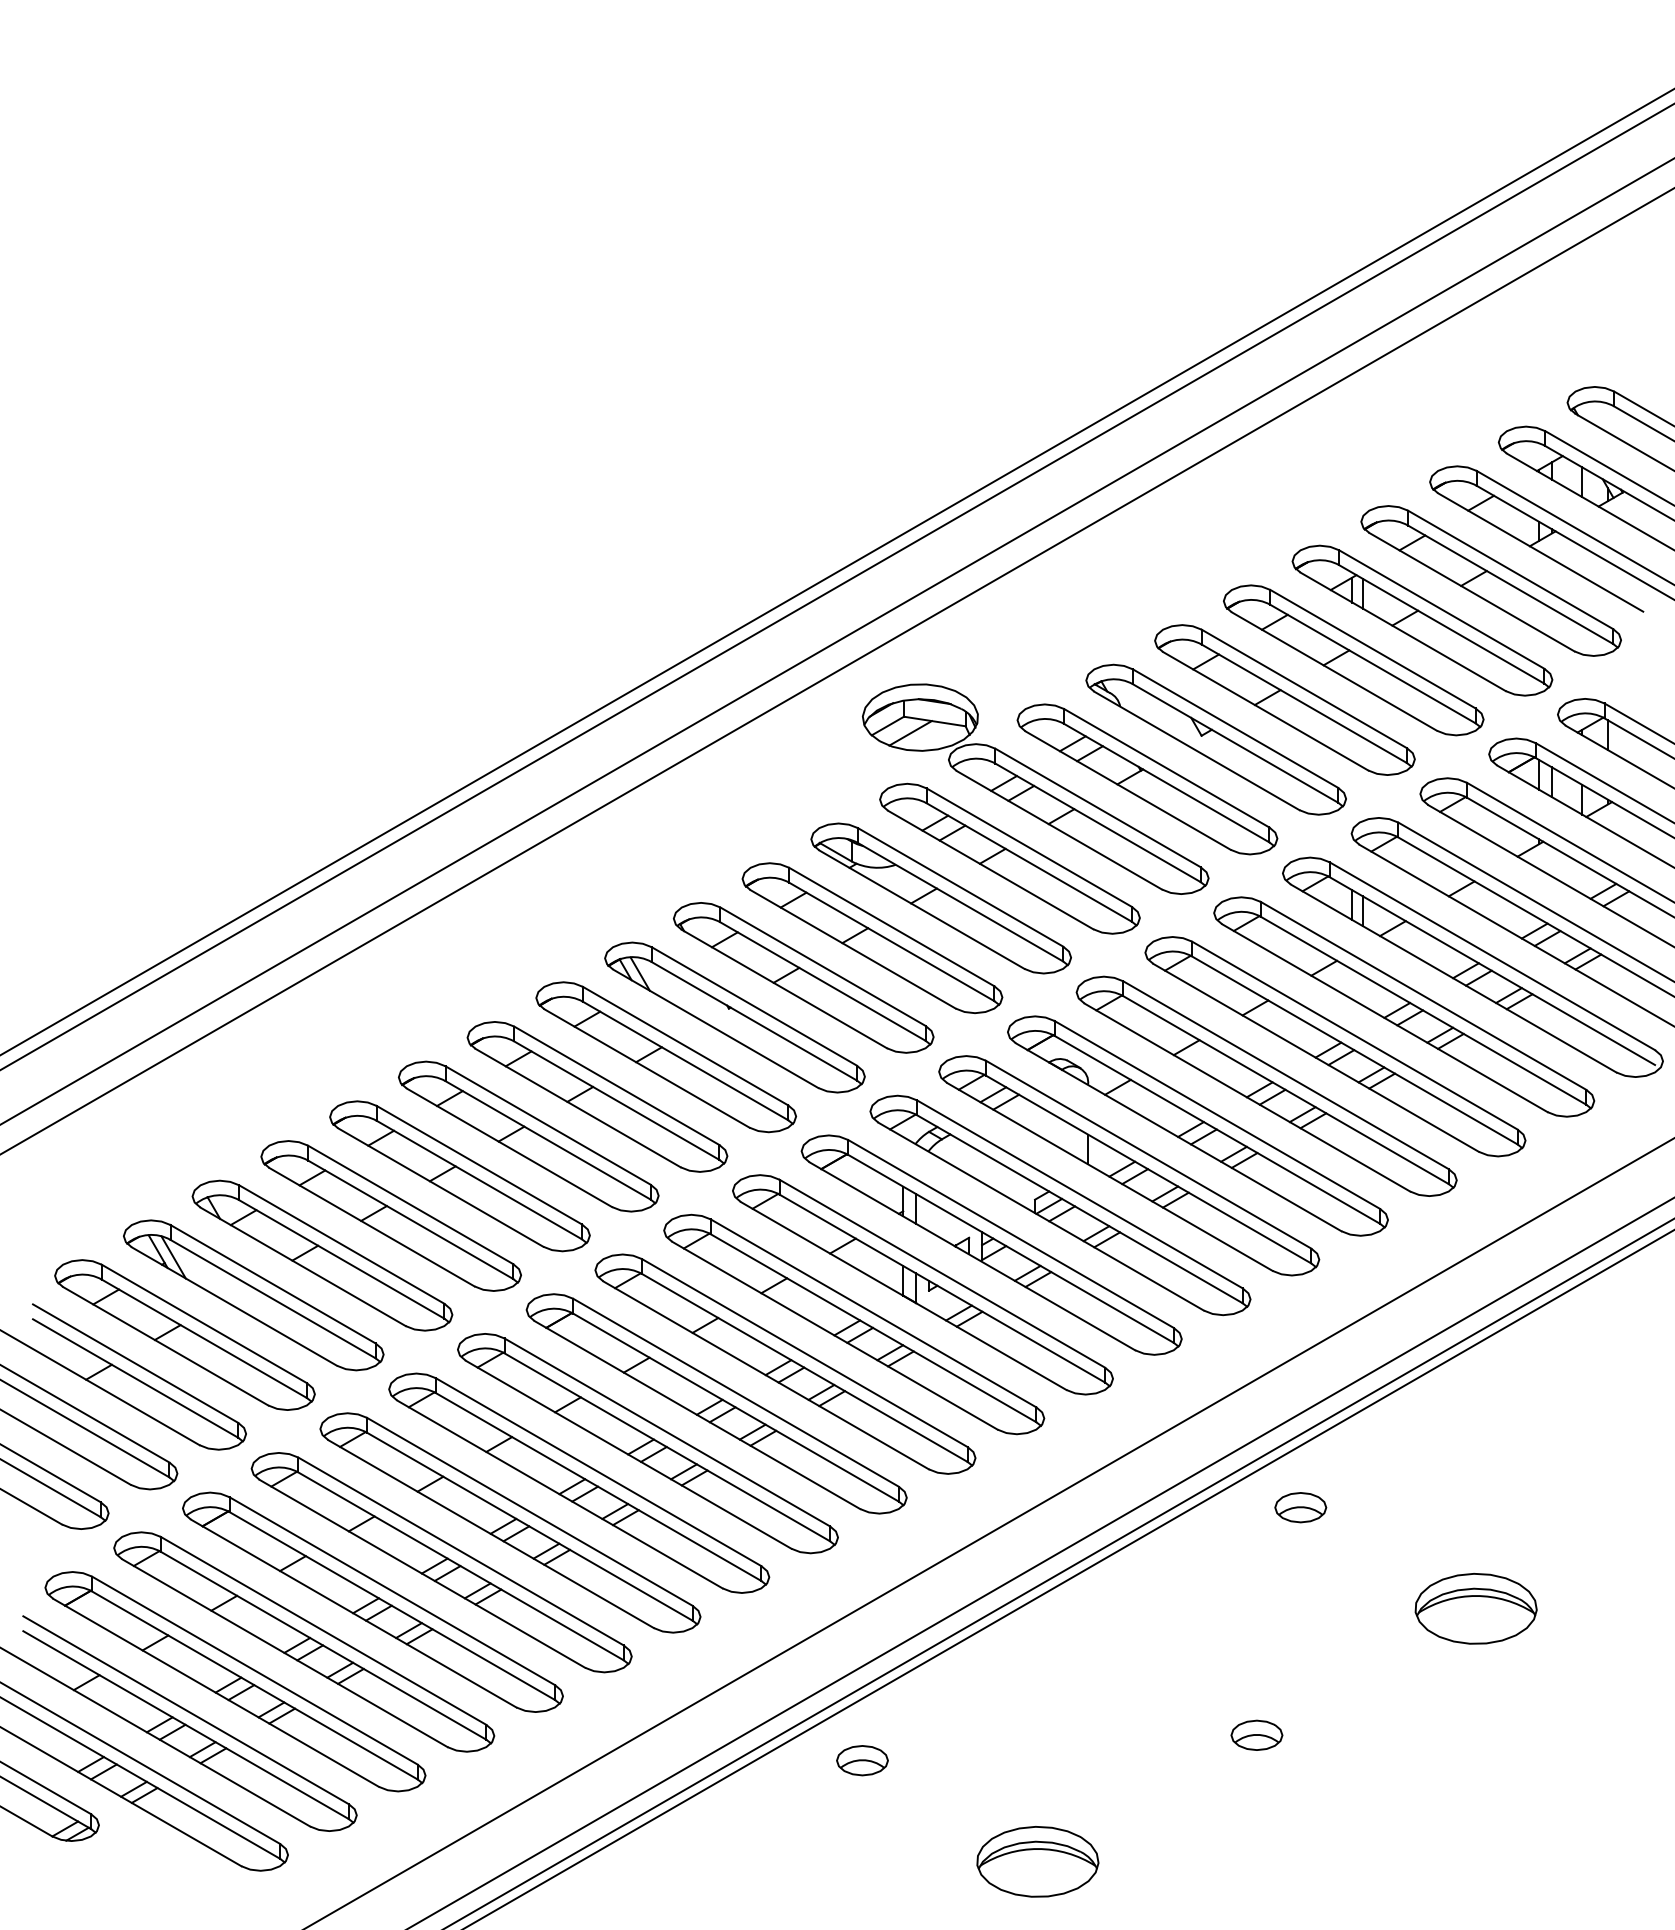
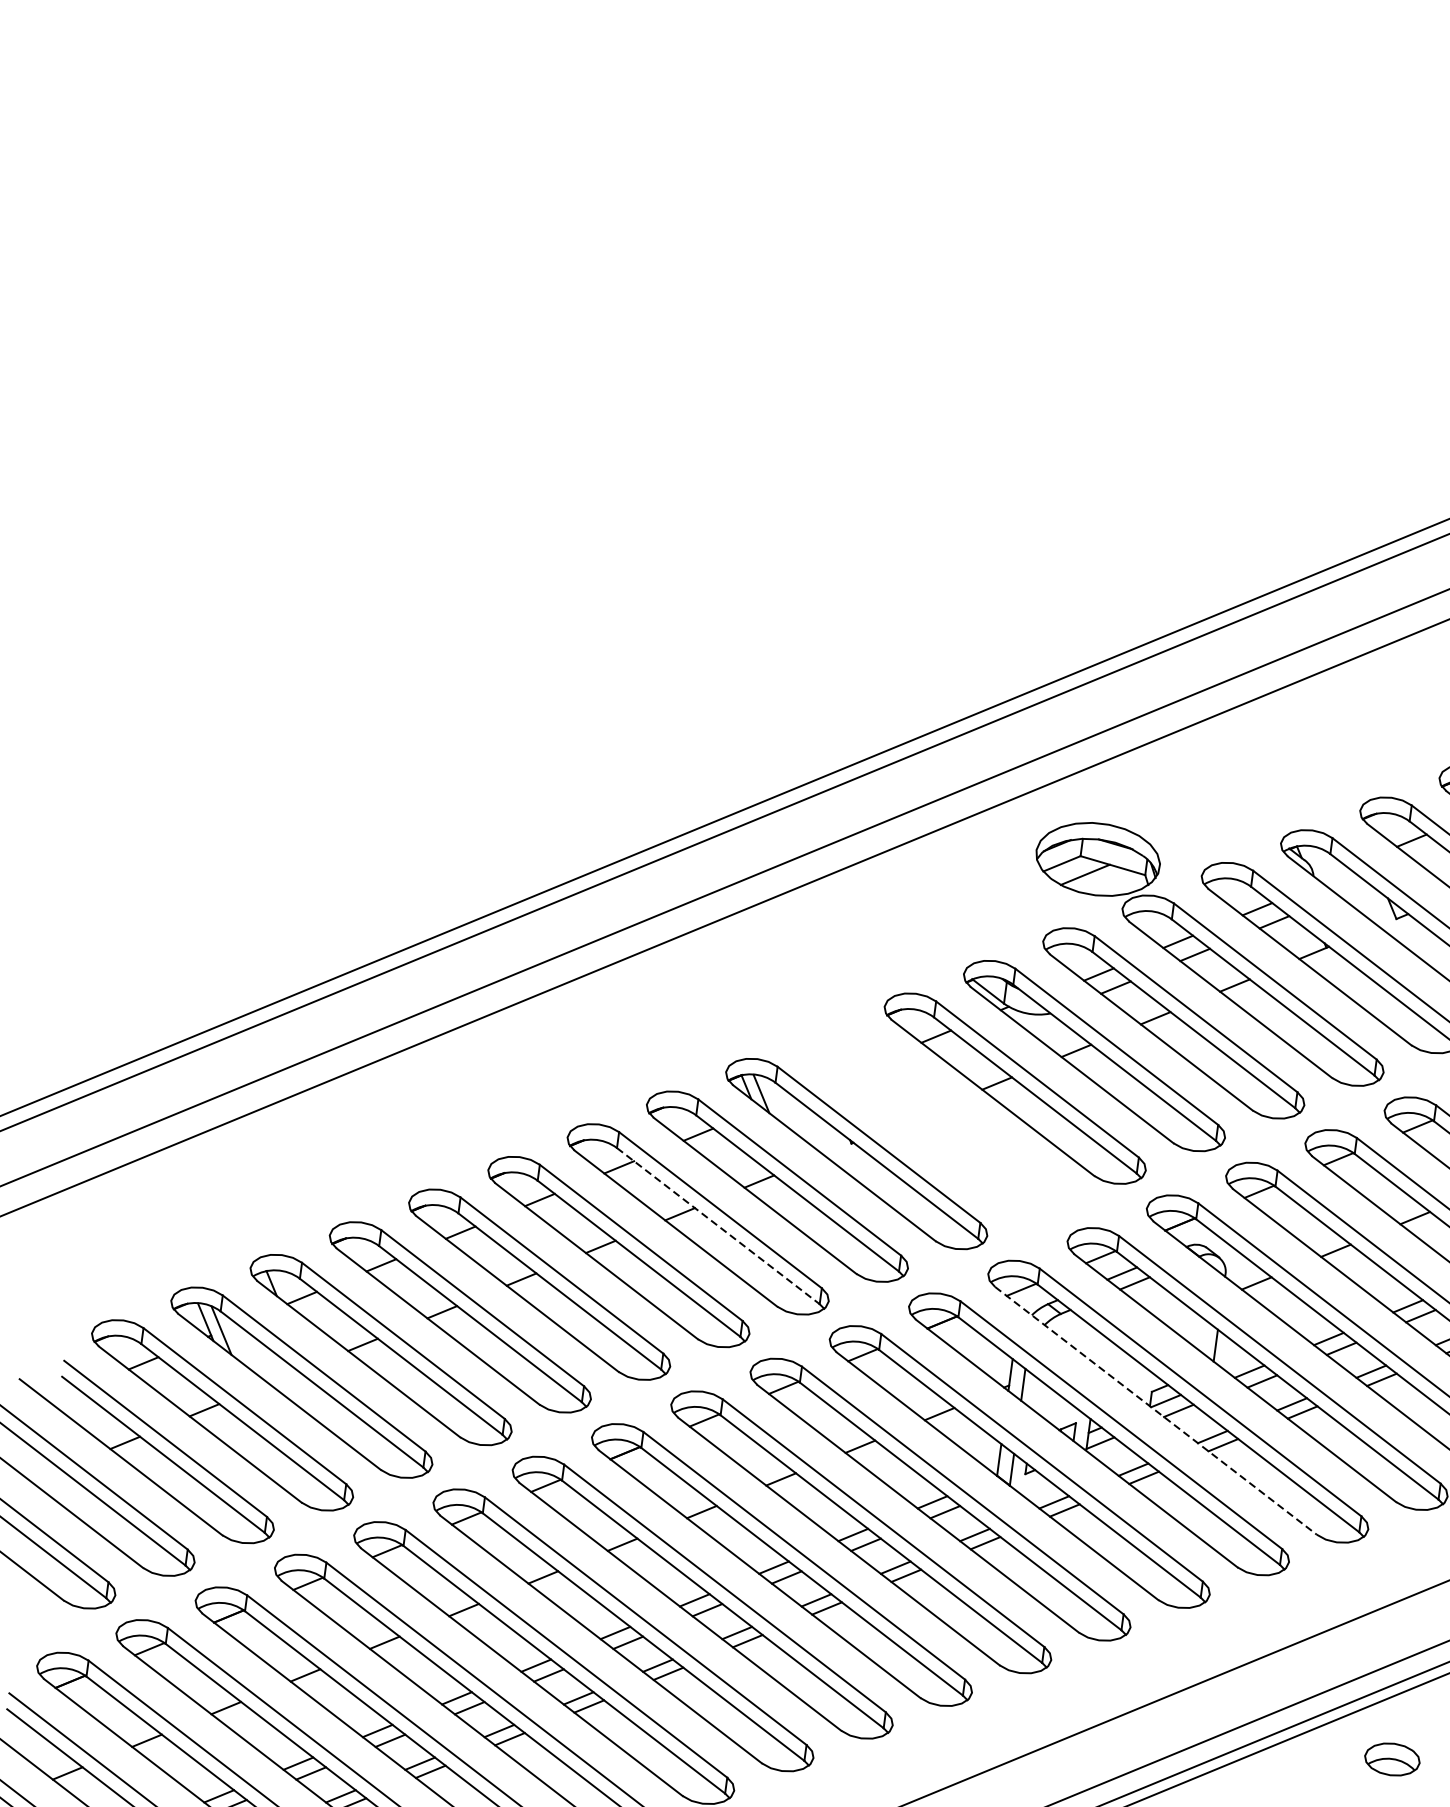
part: (803, 977) -> (935, 1120), removed
line: (617, 1100) -> (719, 1226), solid -> dashed
line: (1041, 1216) -> (1156, 1410), solid -> dashed

